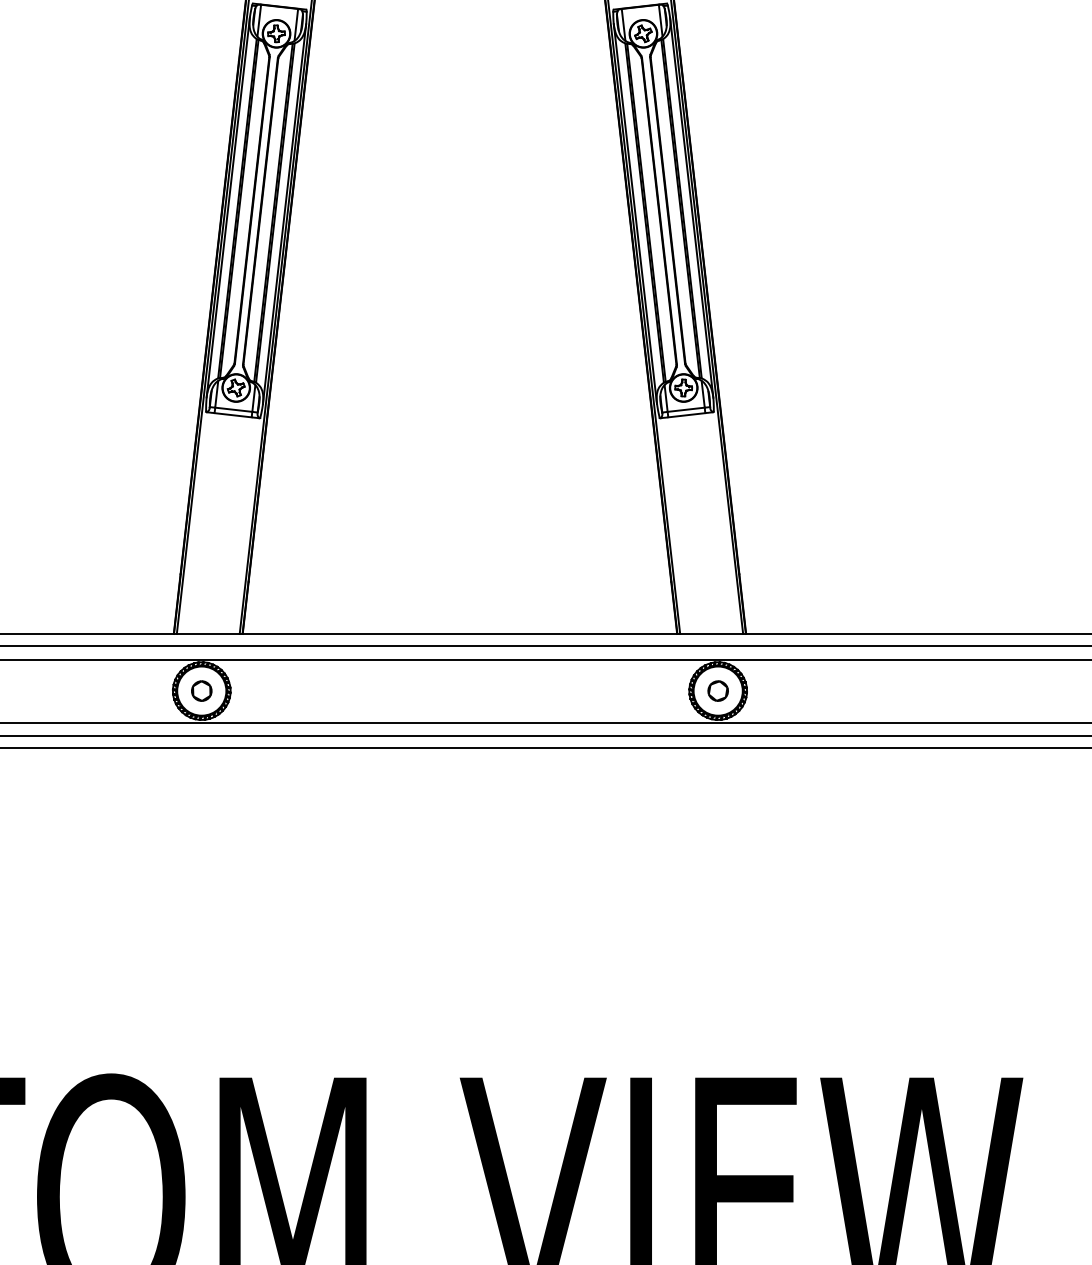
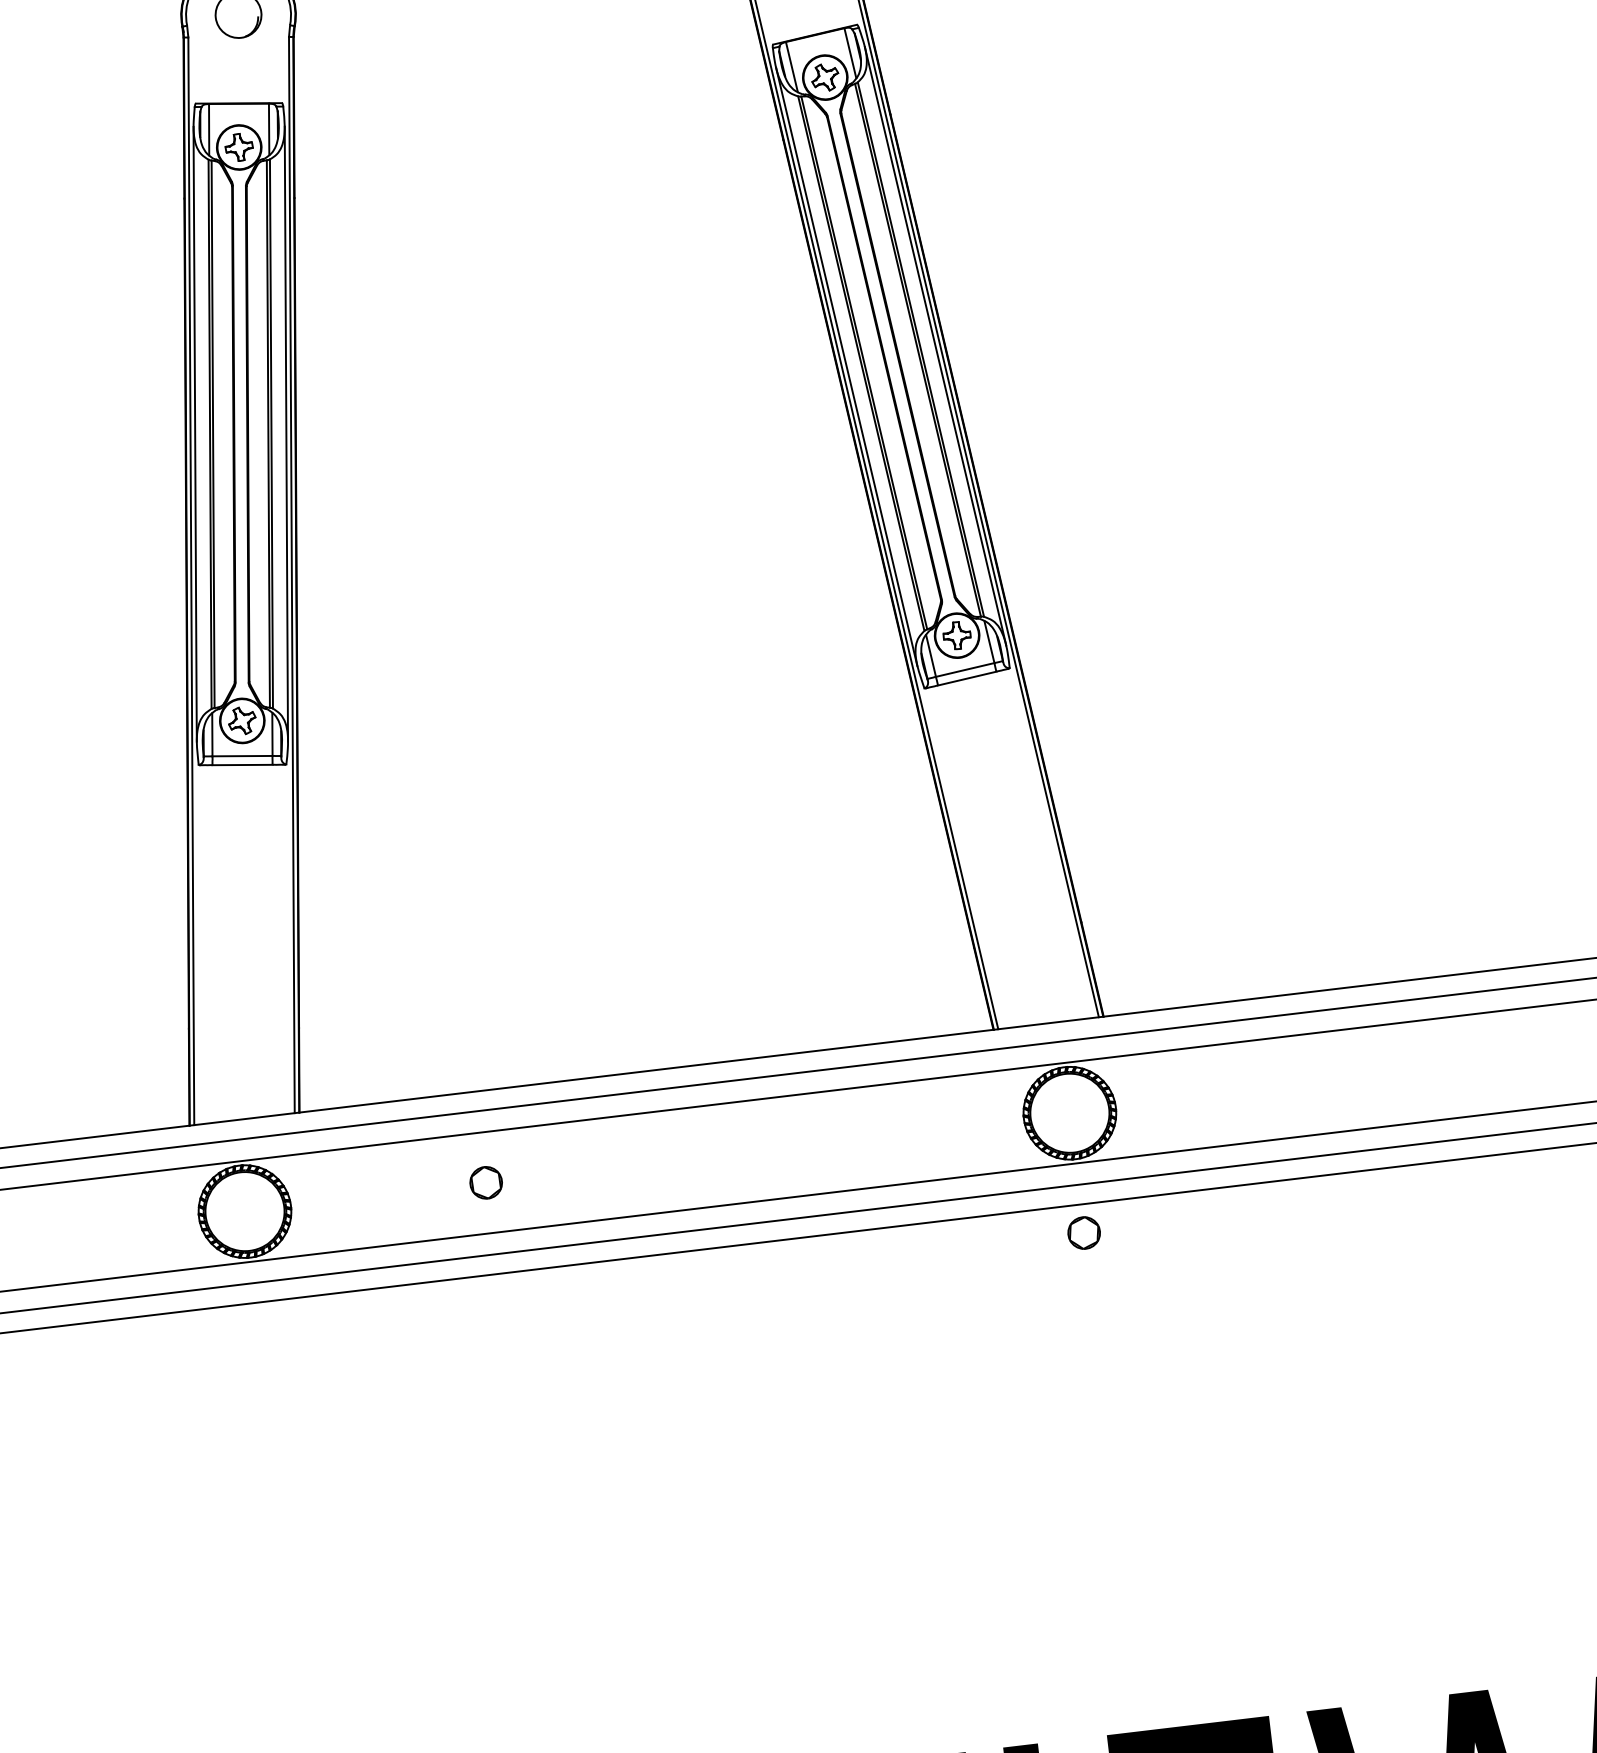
part: (201, 690) -> (485, 1181), moved
part: (717, 690) -> (1082, 1232), moved

